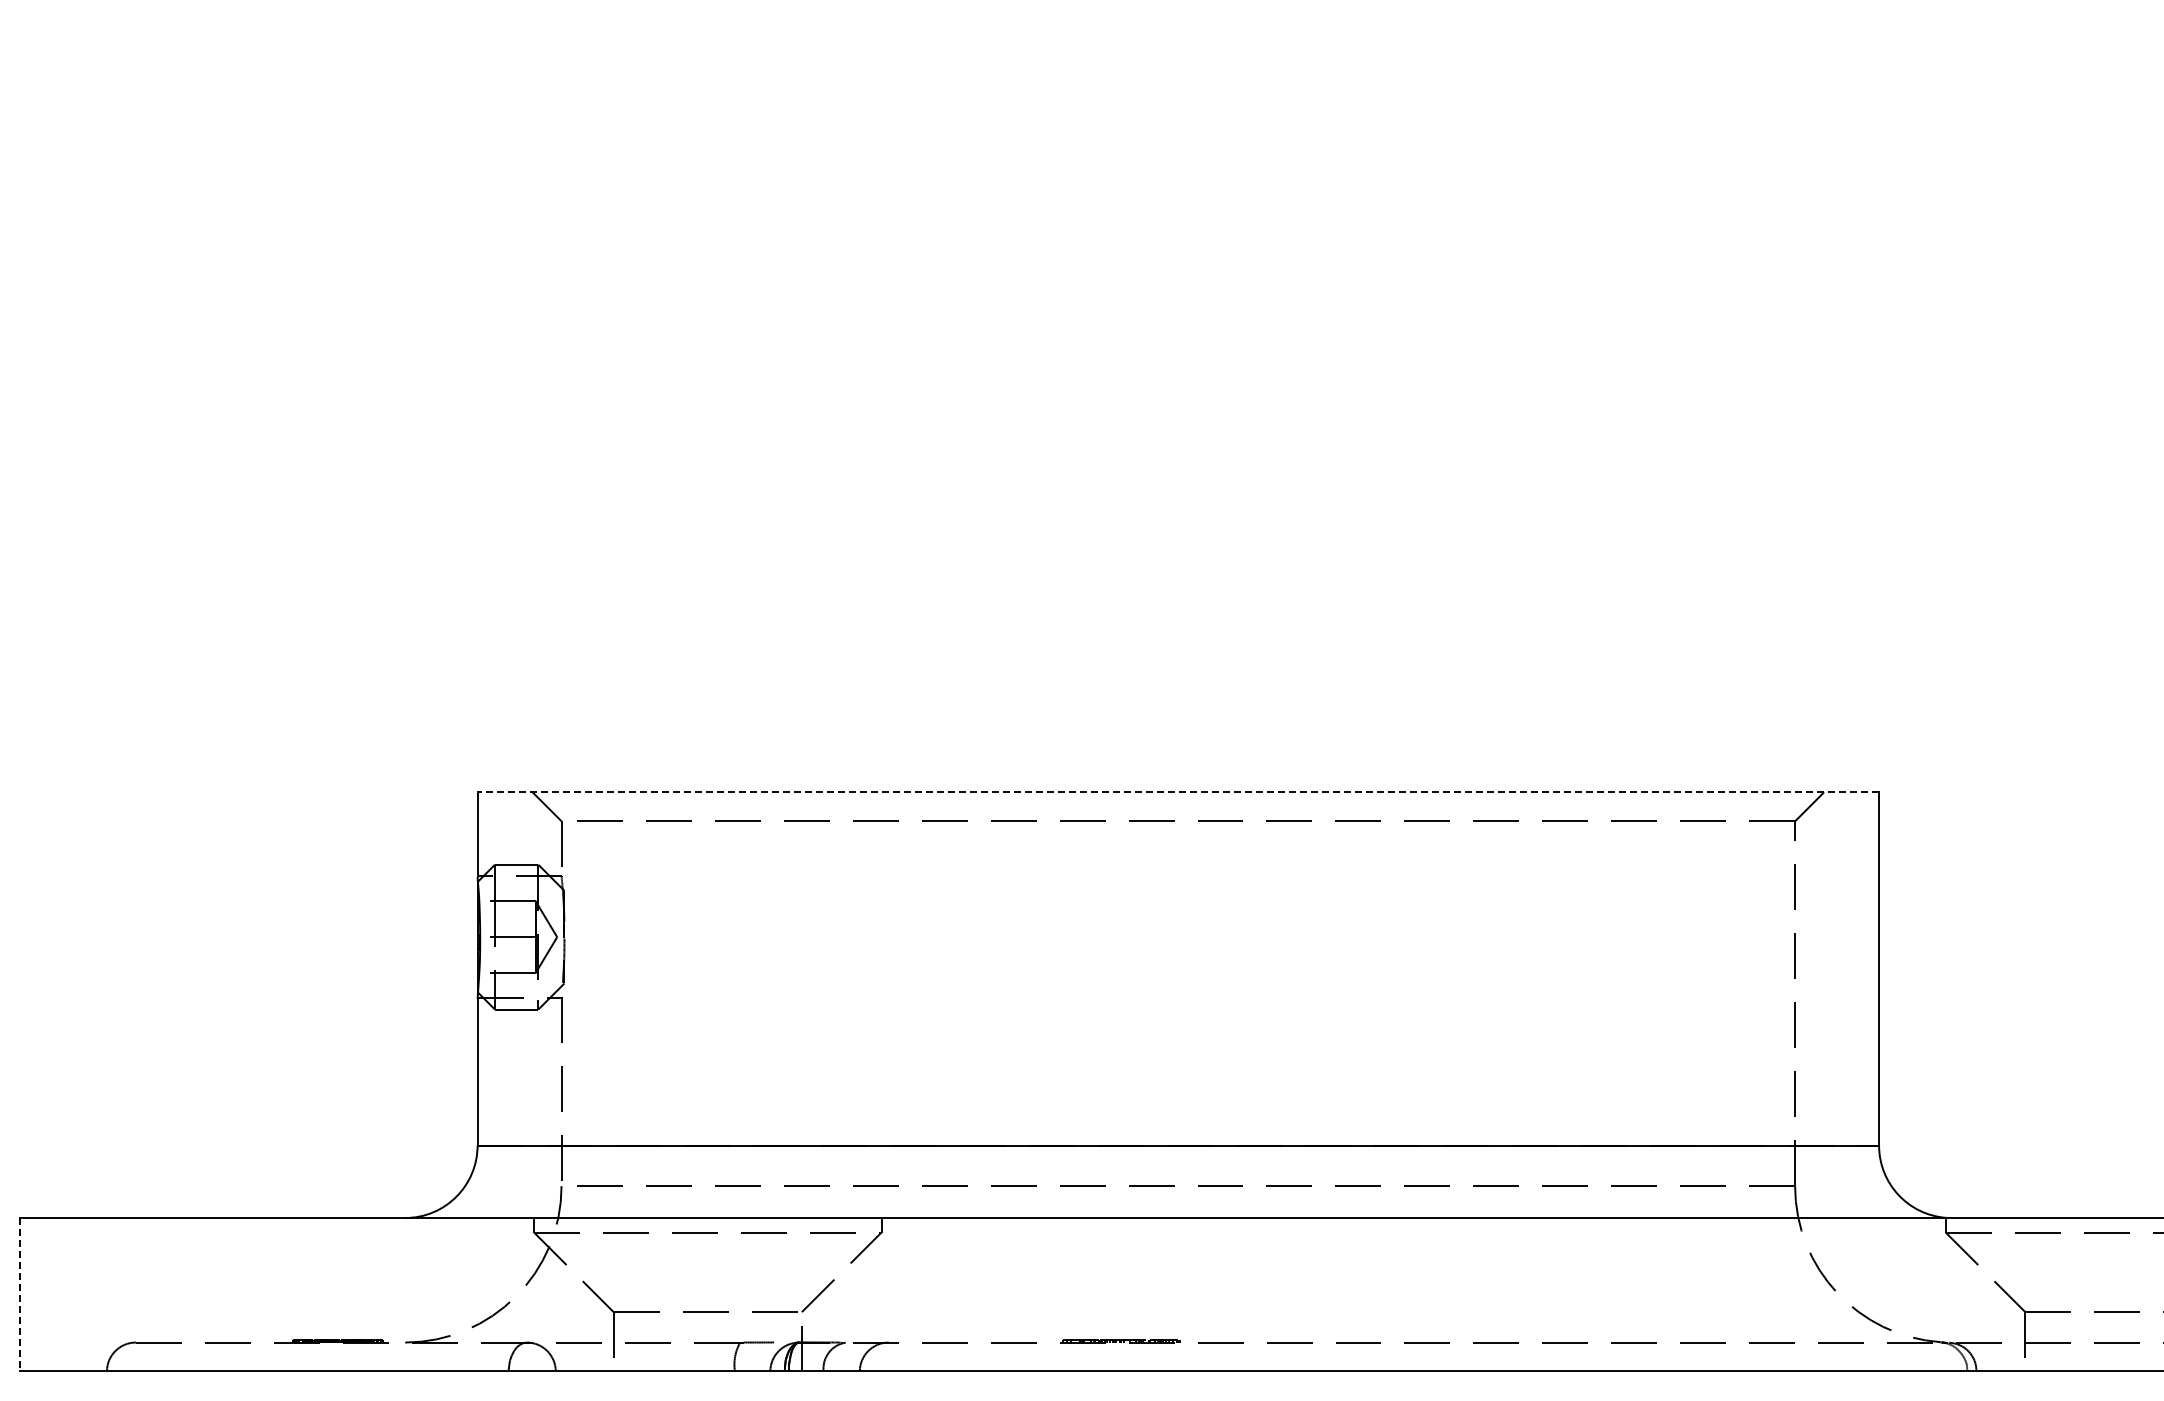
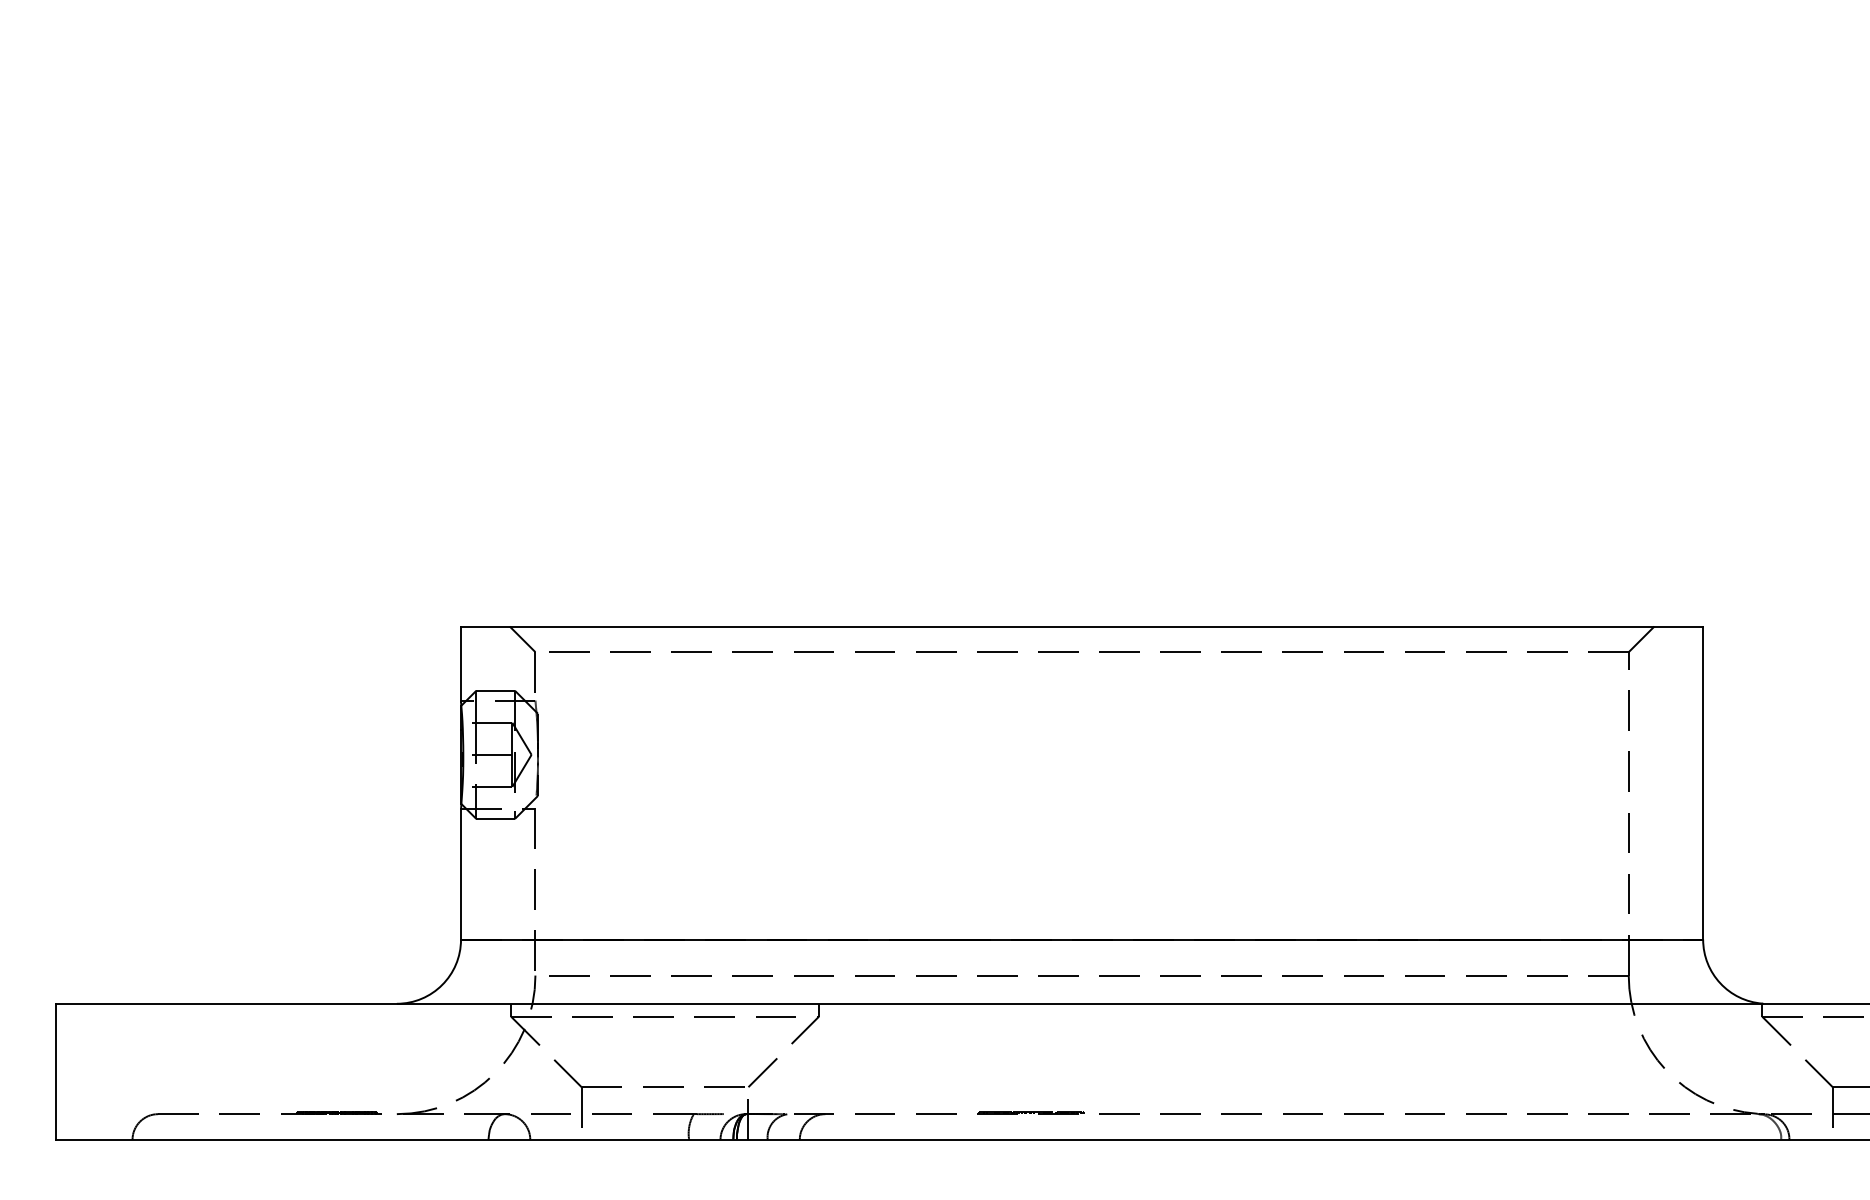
line: (1178, 792) -> (1082, 626), dashed -> solid
line: (20, 1294) -> (55, 1071), dashed -> solid

